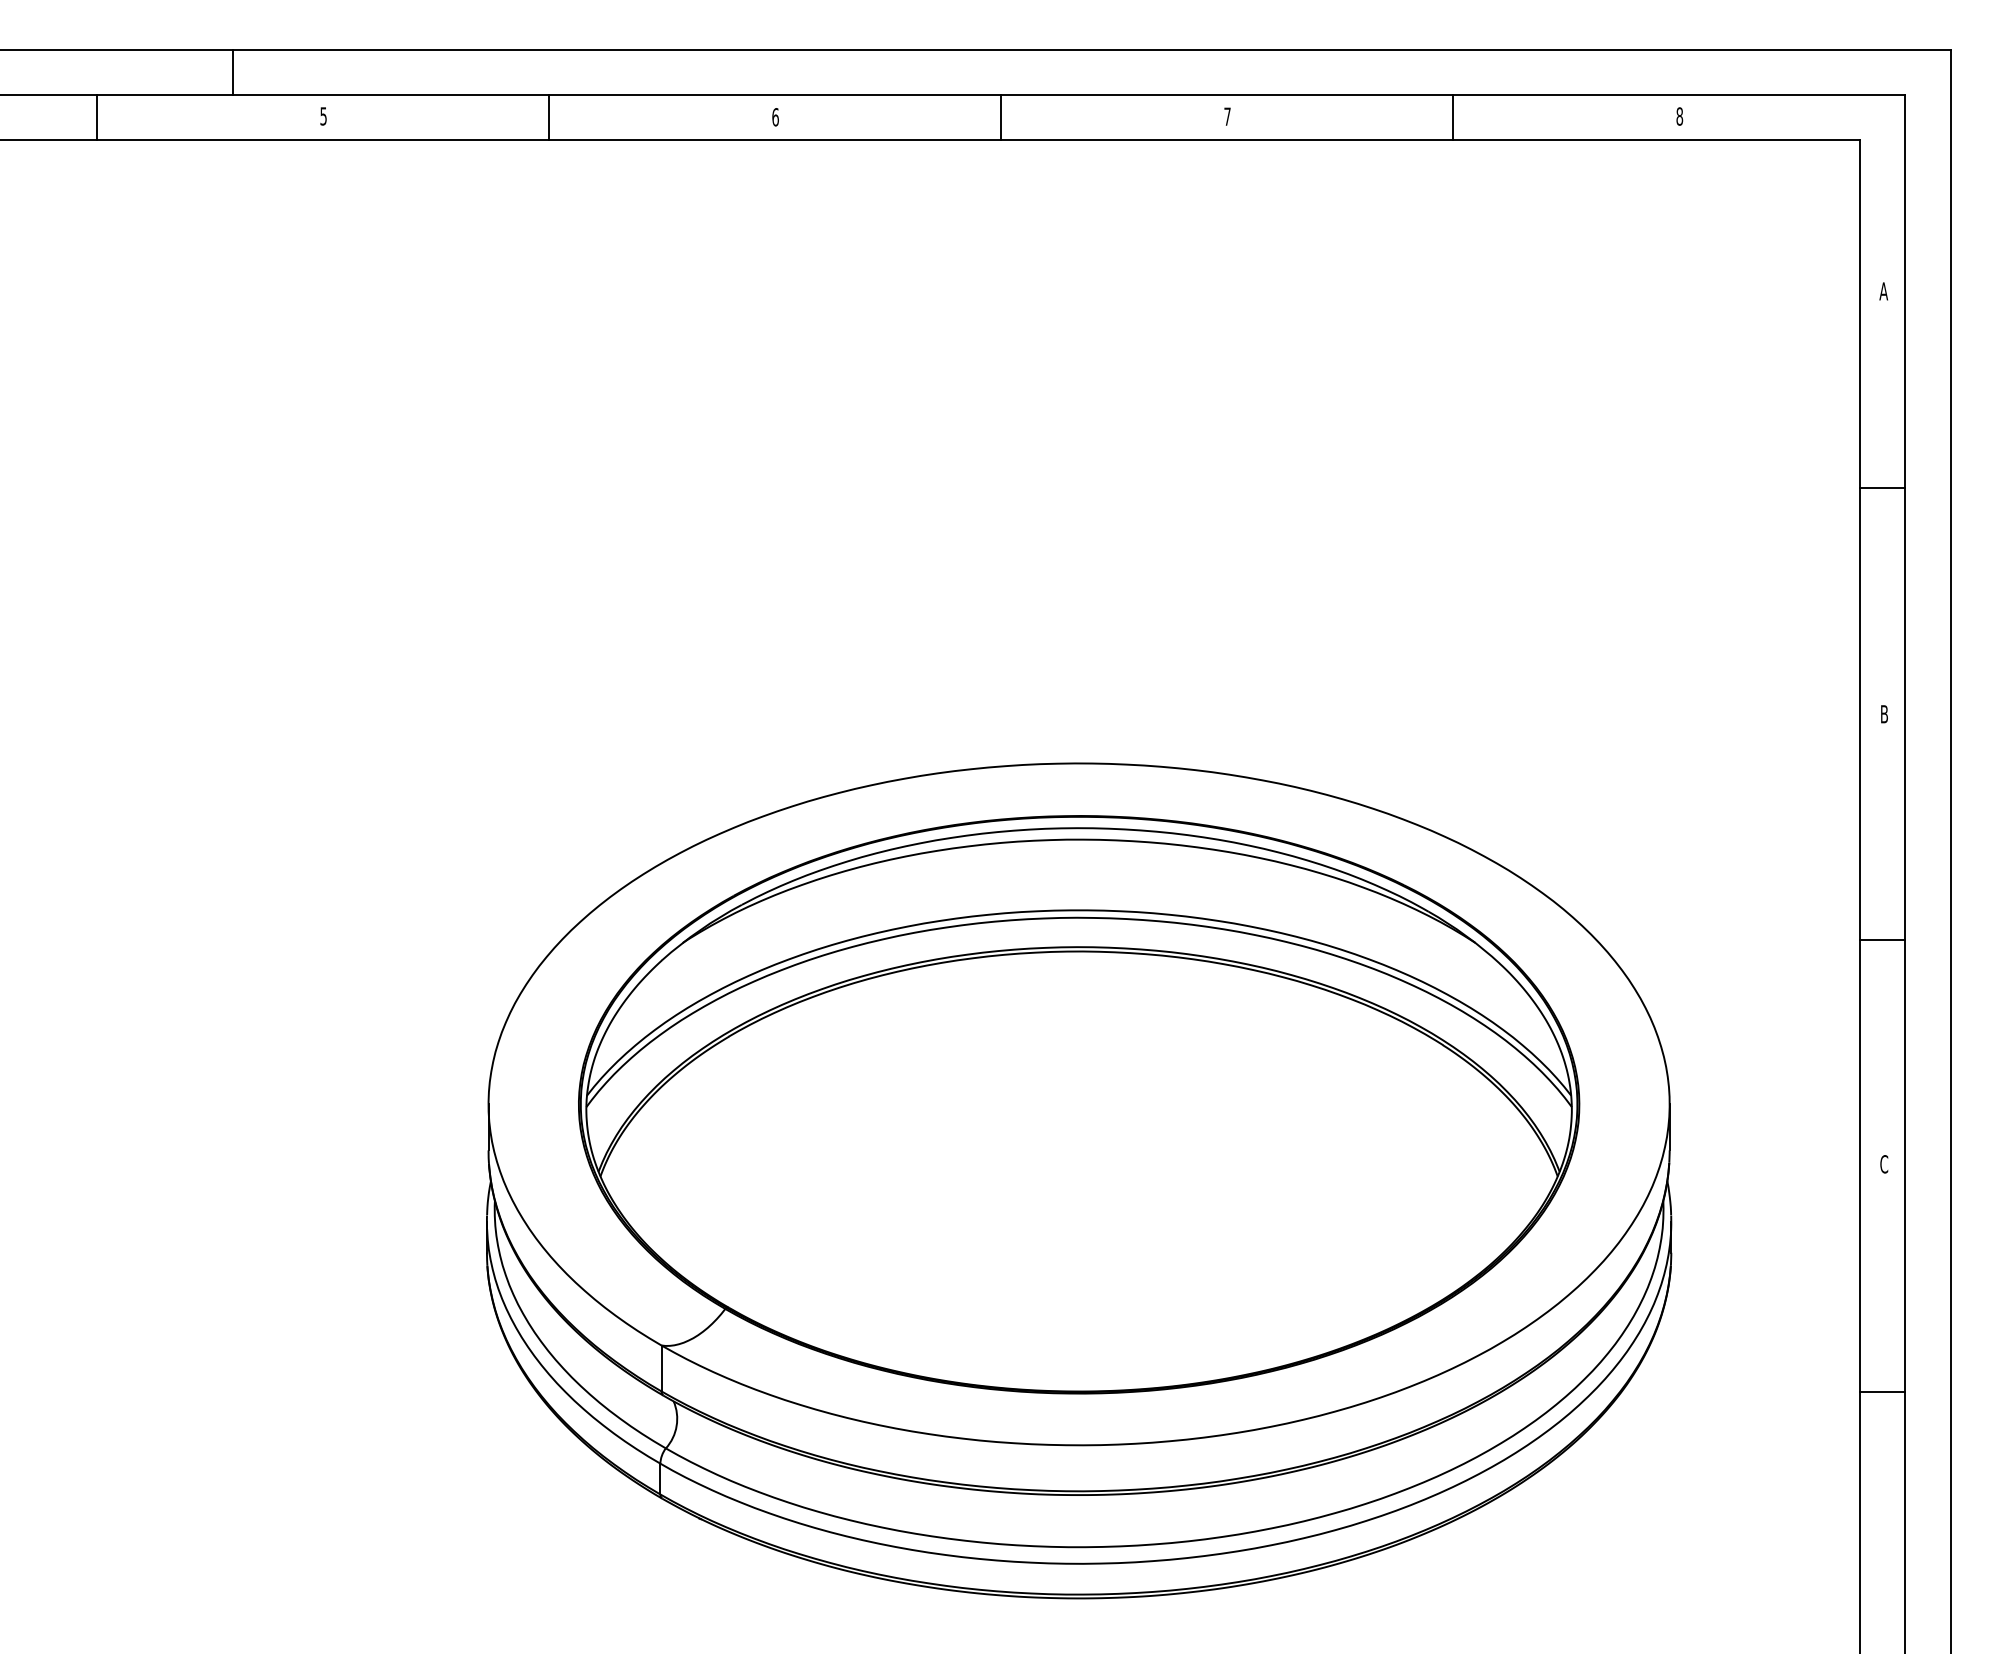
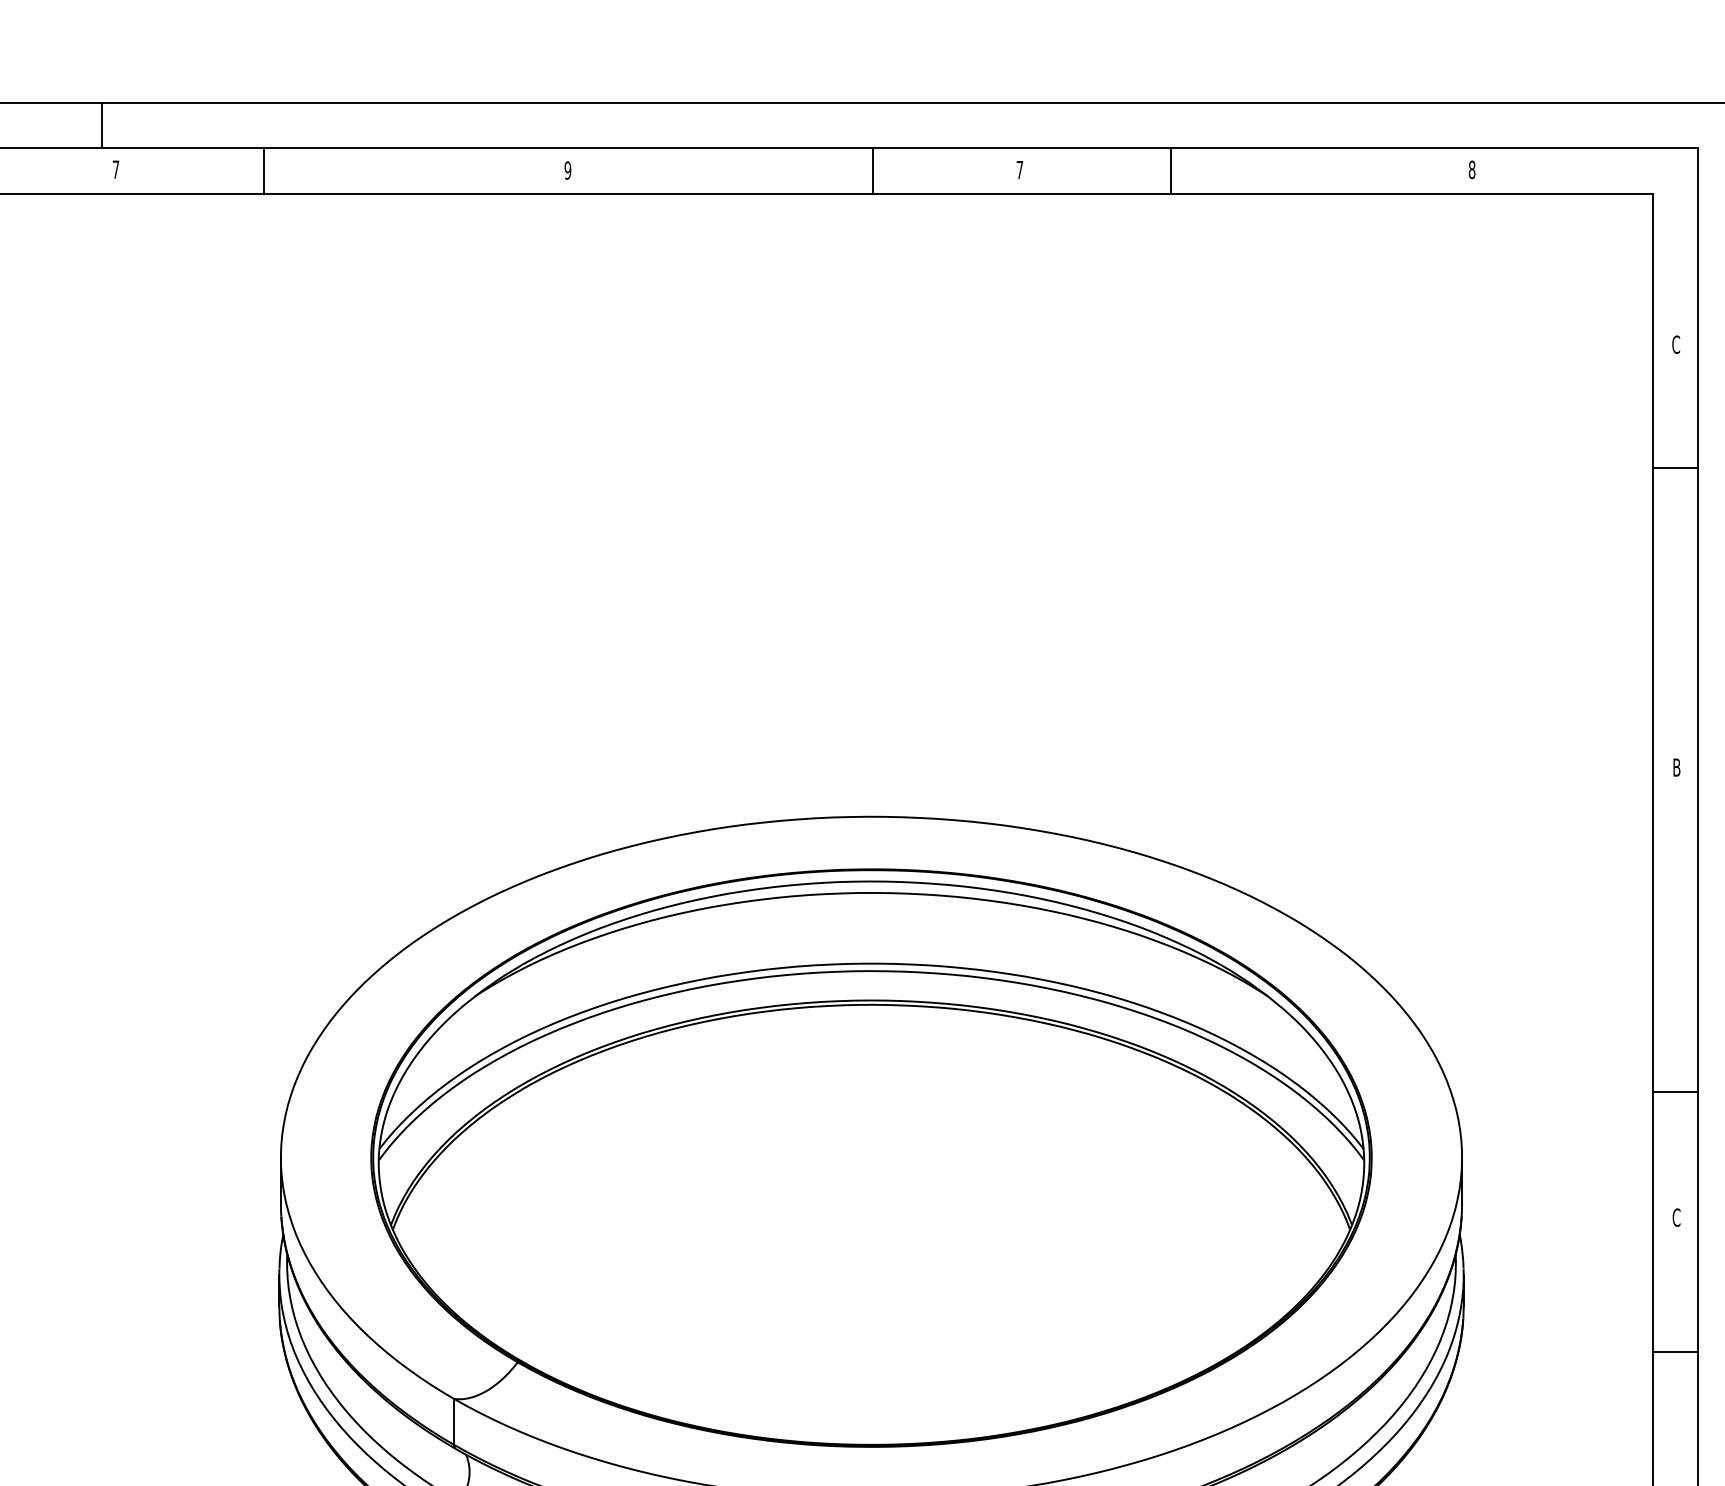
line: (232, 72) -> (101, 125), moved
text: (323, 116) -> (115, 169), 5 -> 7
line: (549, 117) -> (263, 170), moved
text: (775, 117) -> (567, 170), 6 -> 9
line: (1001, 117) -> (872, 170), moved
line: (1453, 117) -> (1170, 170), moved
text: (1883, 291) -> (1675, 344), A -> C
line: (1882, 488) -> (1674, 467), moved
line: (1882, 940) -> (1674, 1091), moved
line: (1882, 1392) -> (1674, 1351), moved

